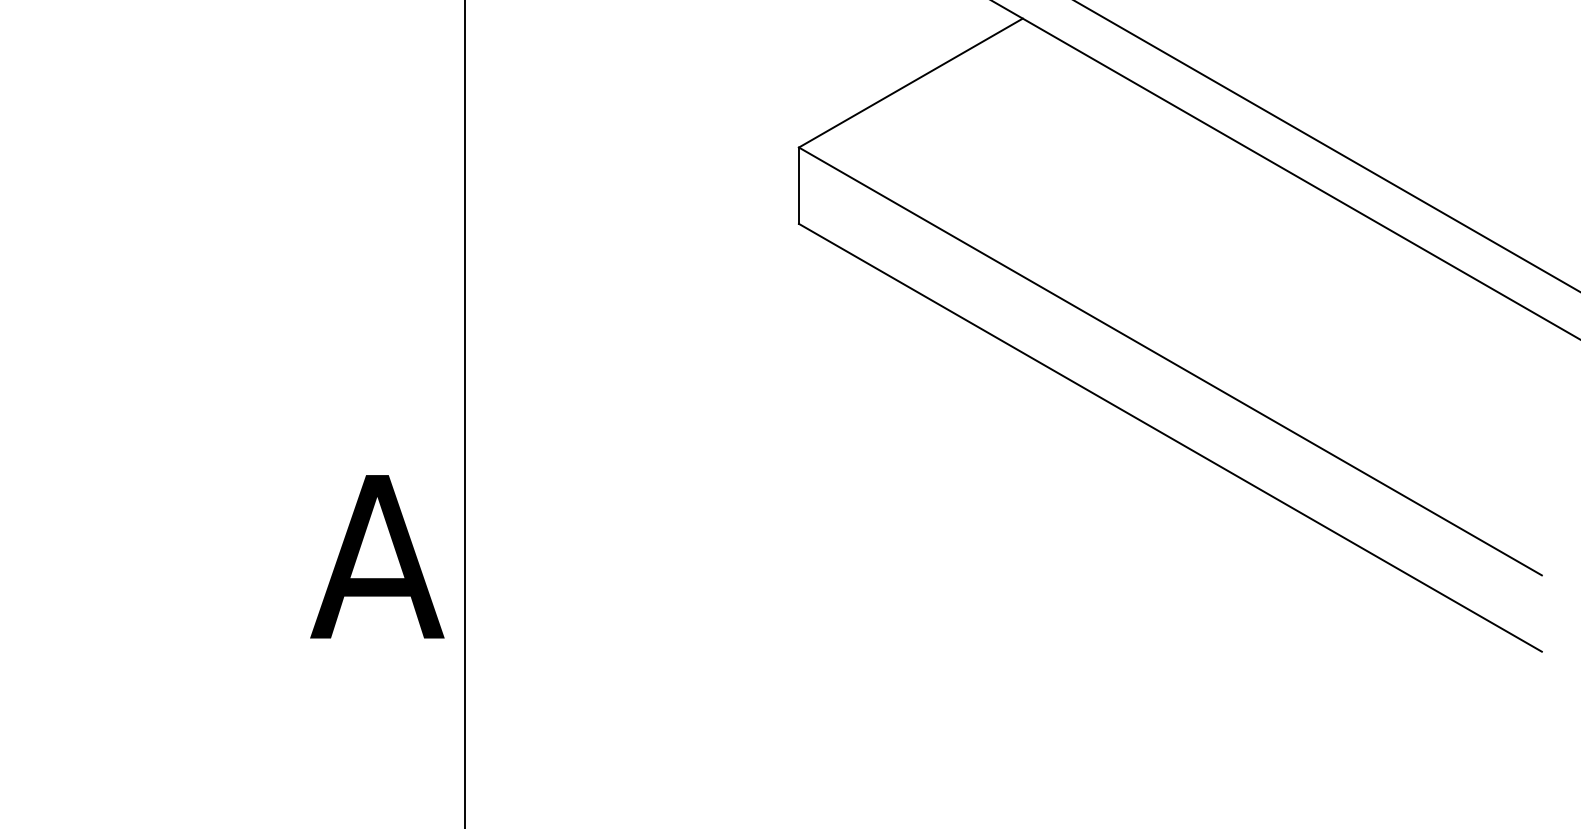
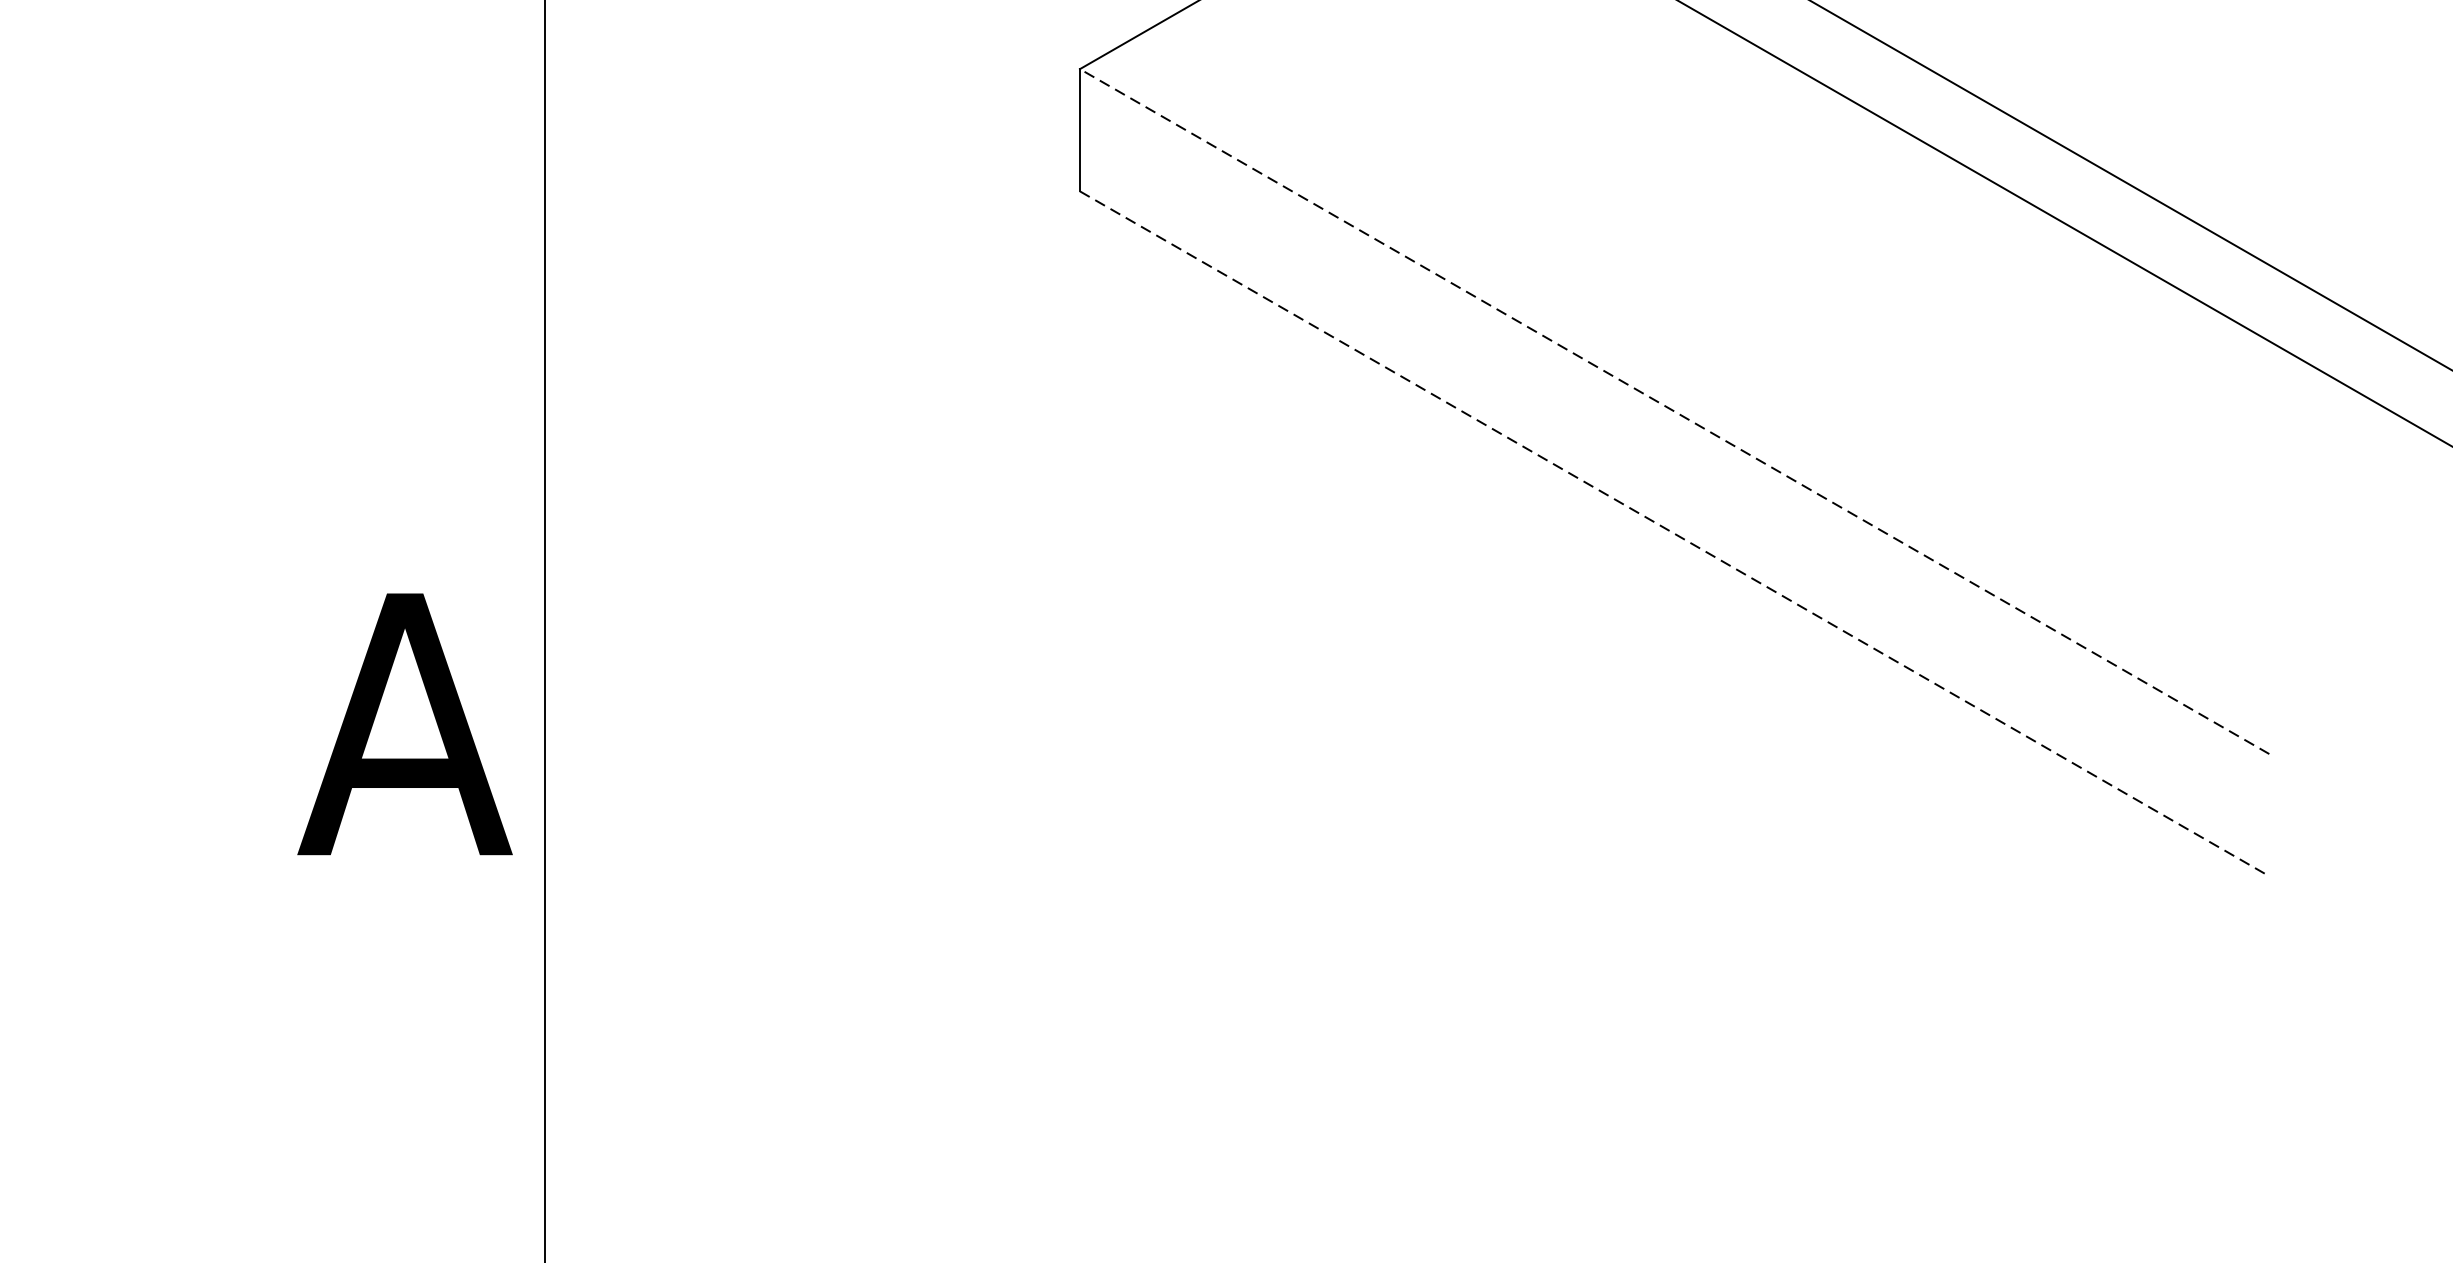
line: (1170, 361) -> (1674, 411), solid -> dashed
line: (1170, 437) -> (1674, 533), solid -> dashed

